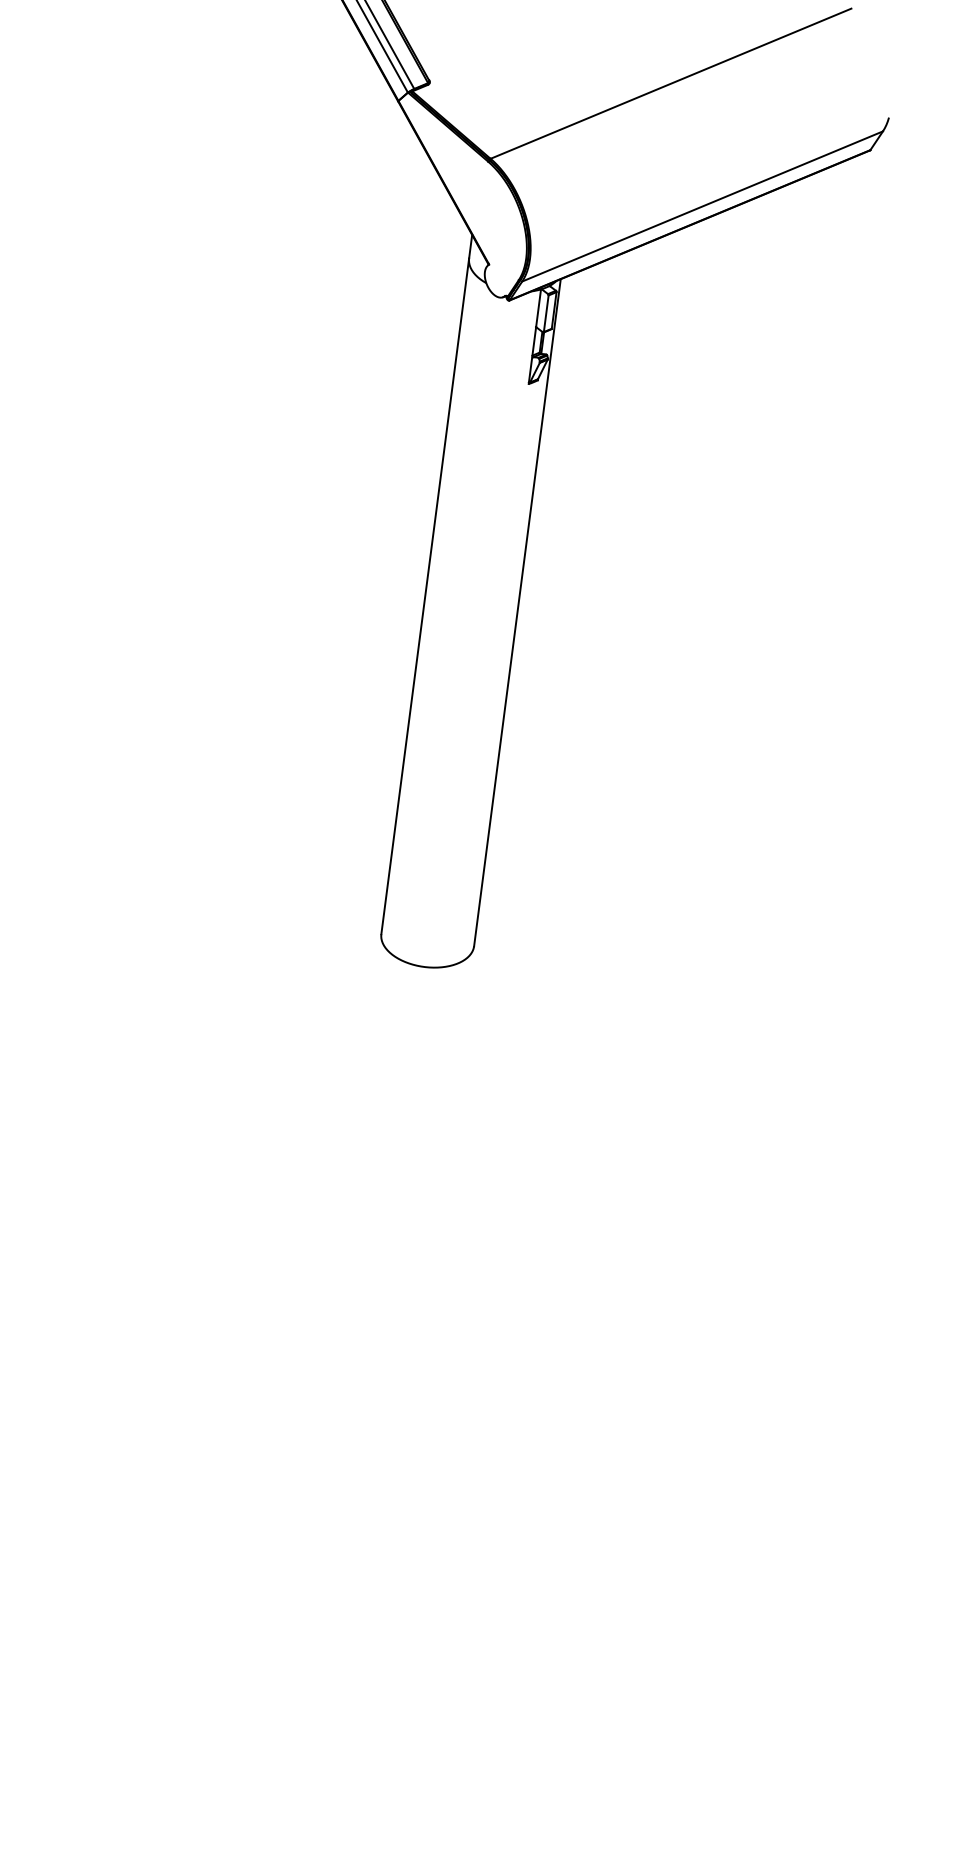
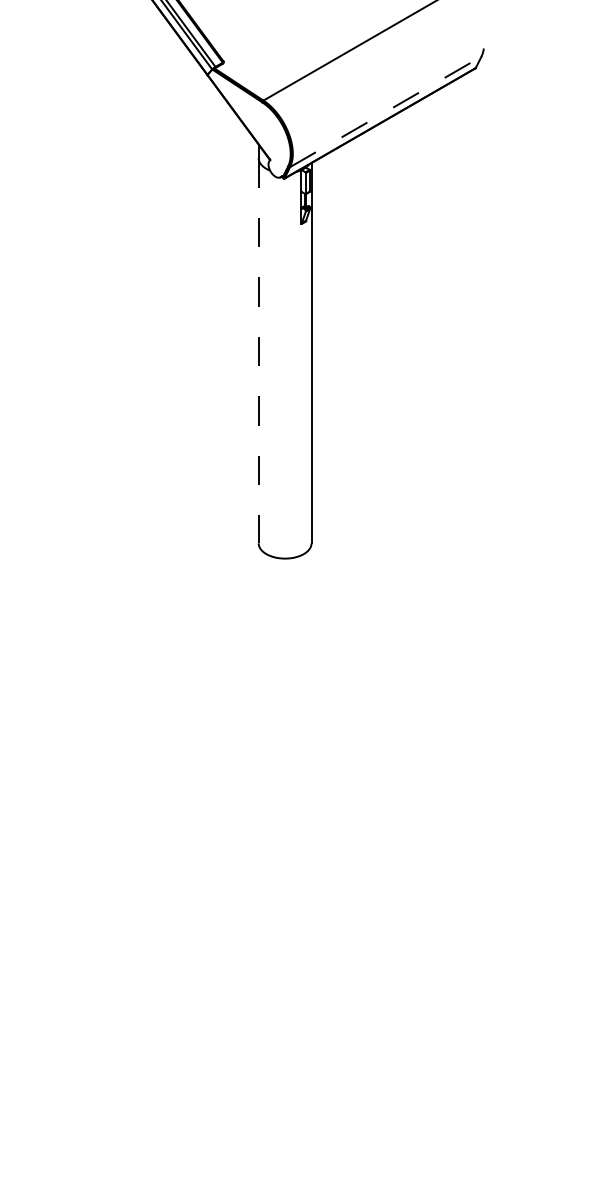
line: (703, 205) -> (386, 111), solid -> dashed
line: (424, 595) -> (258, 350), solid -> dashed

